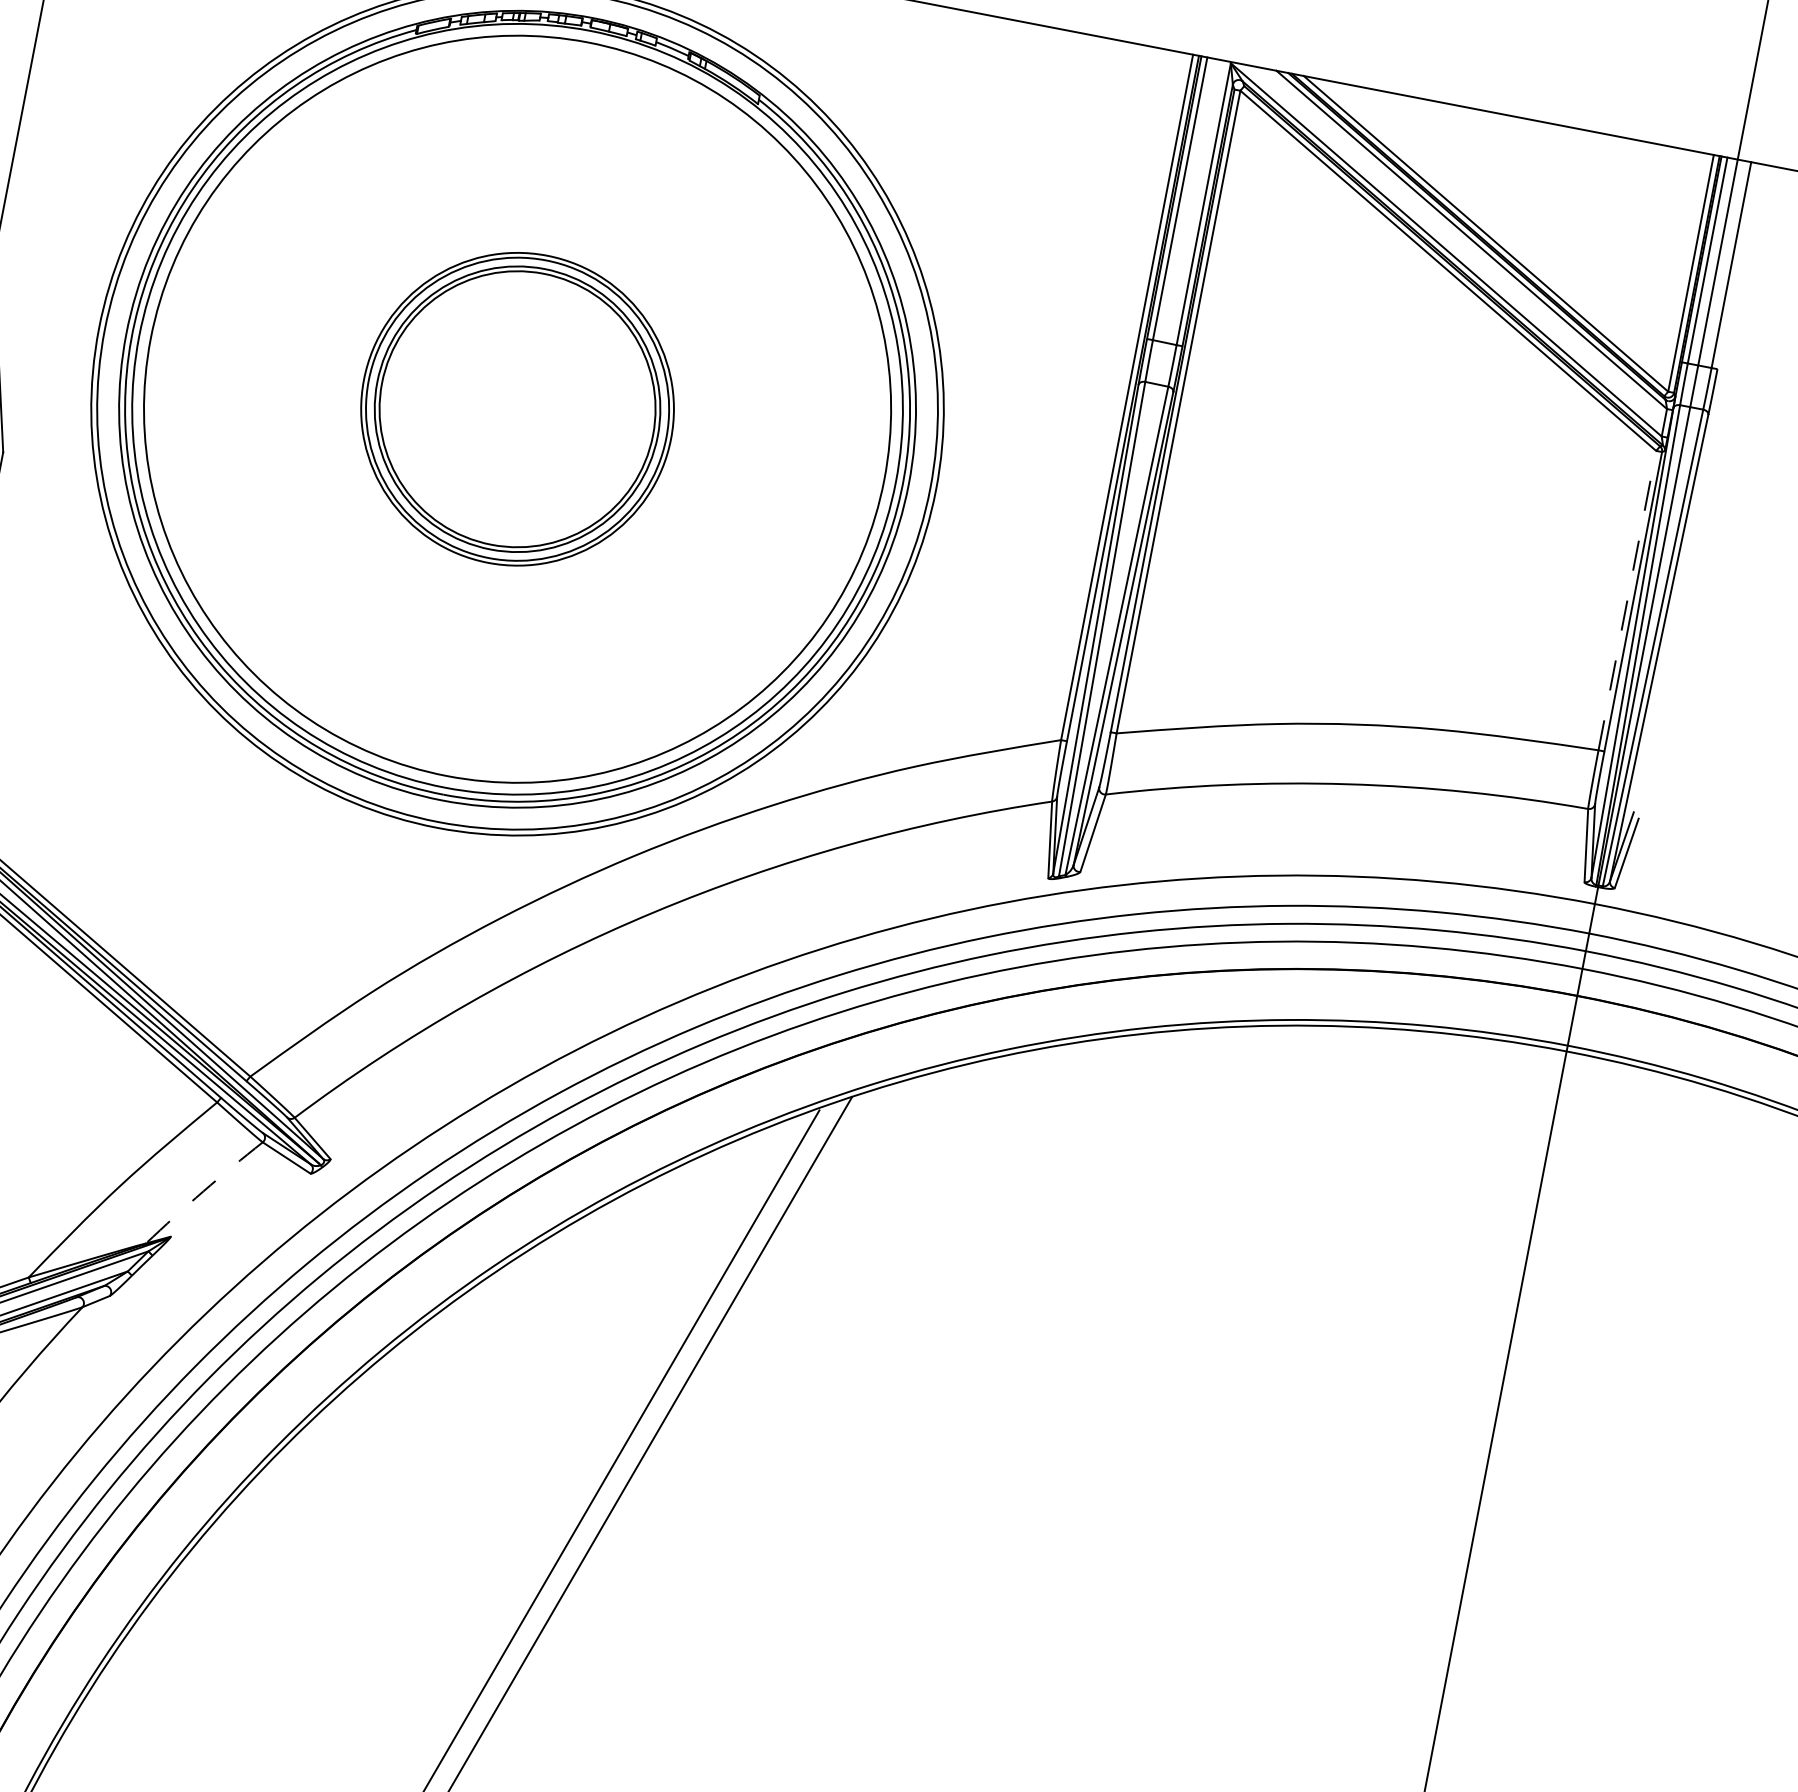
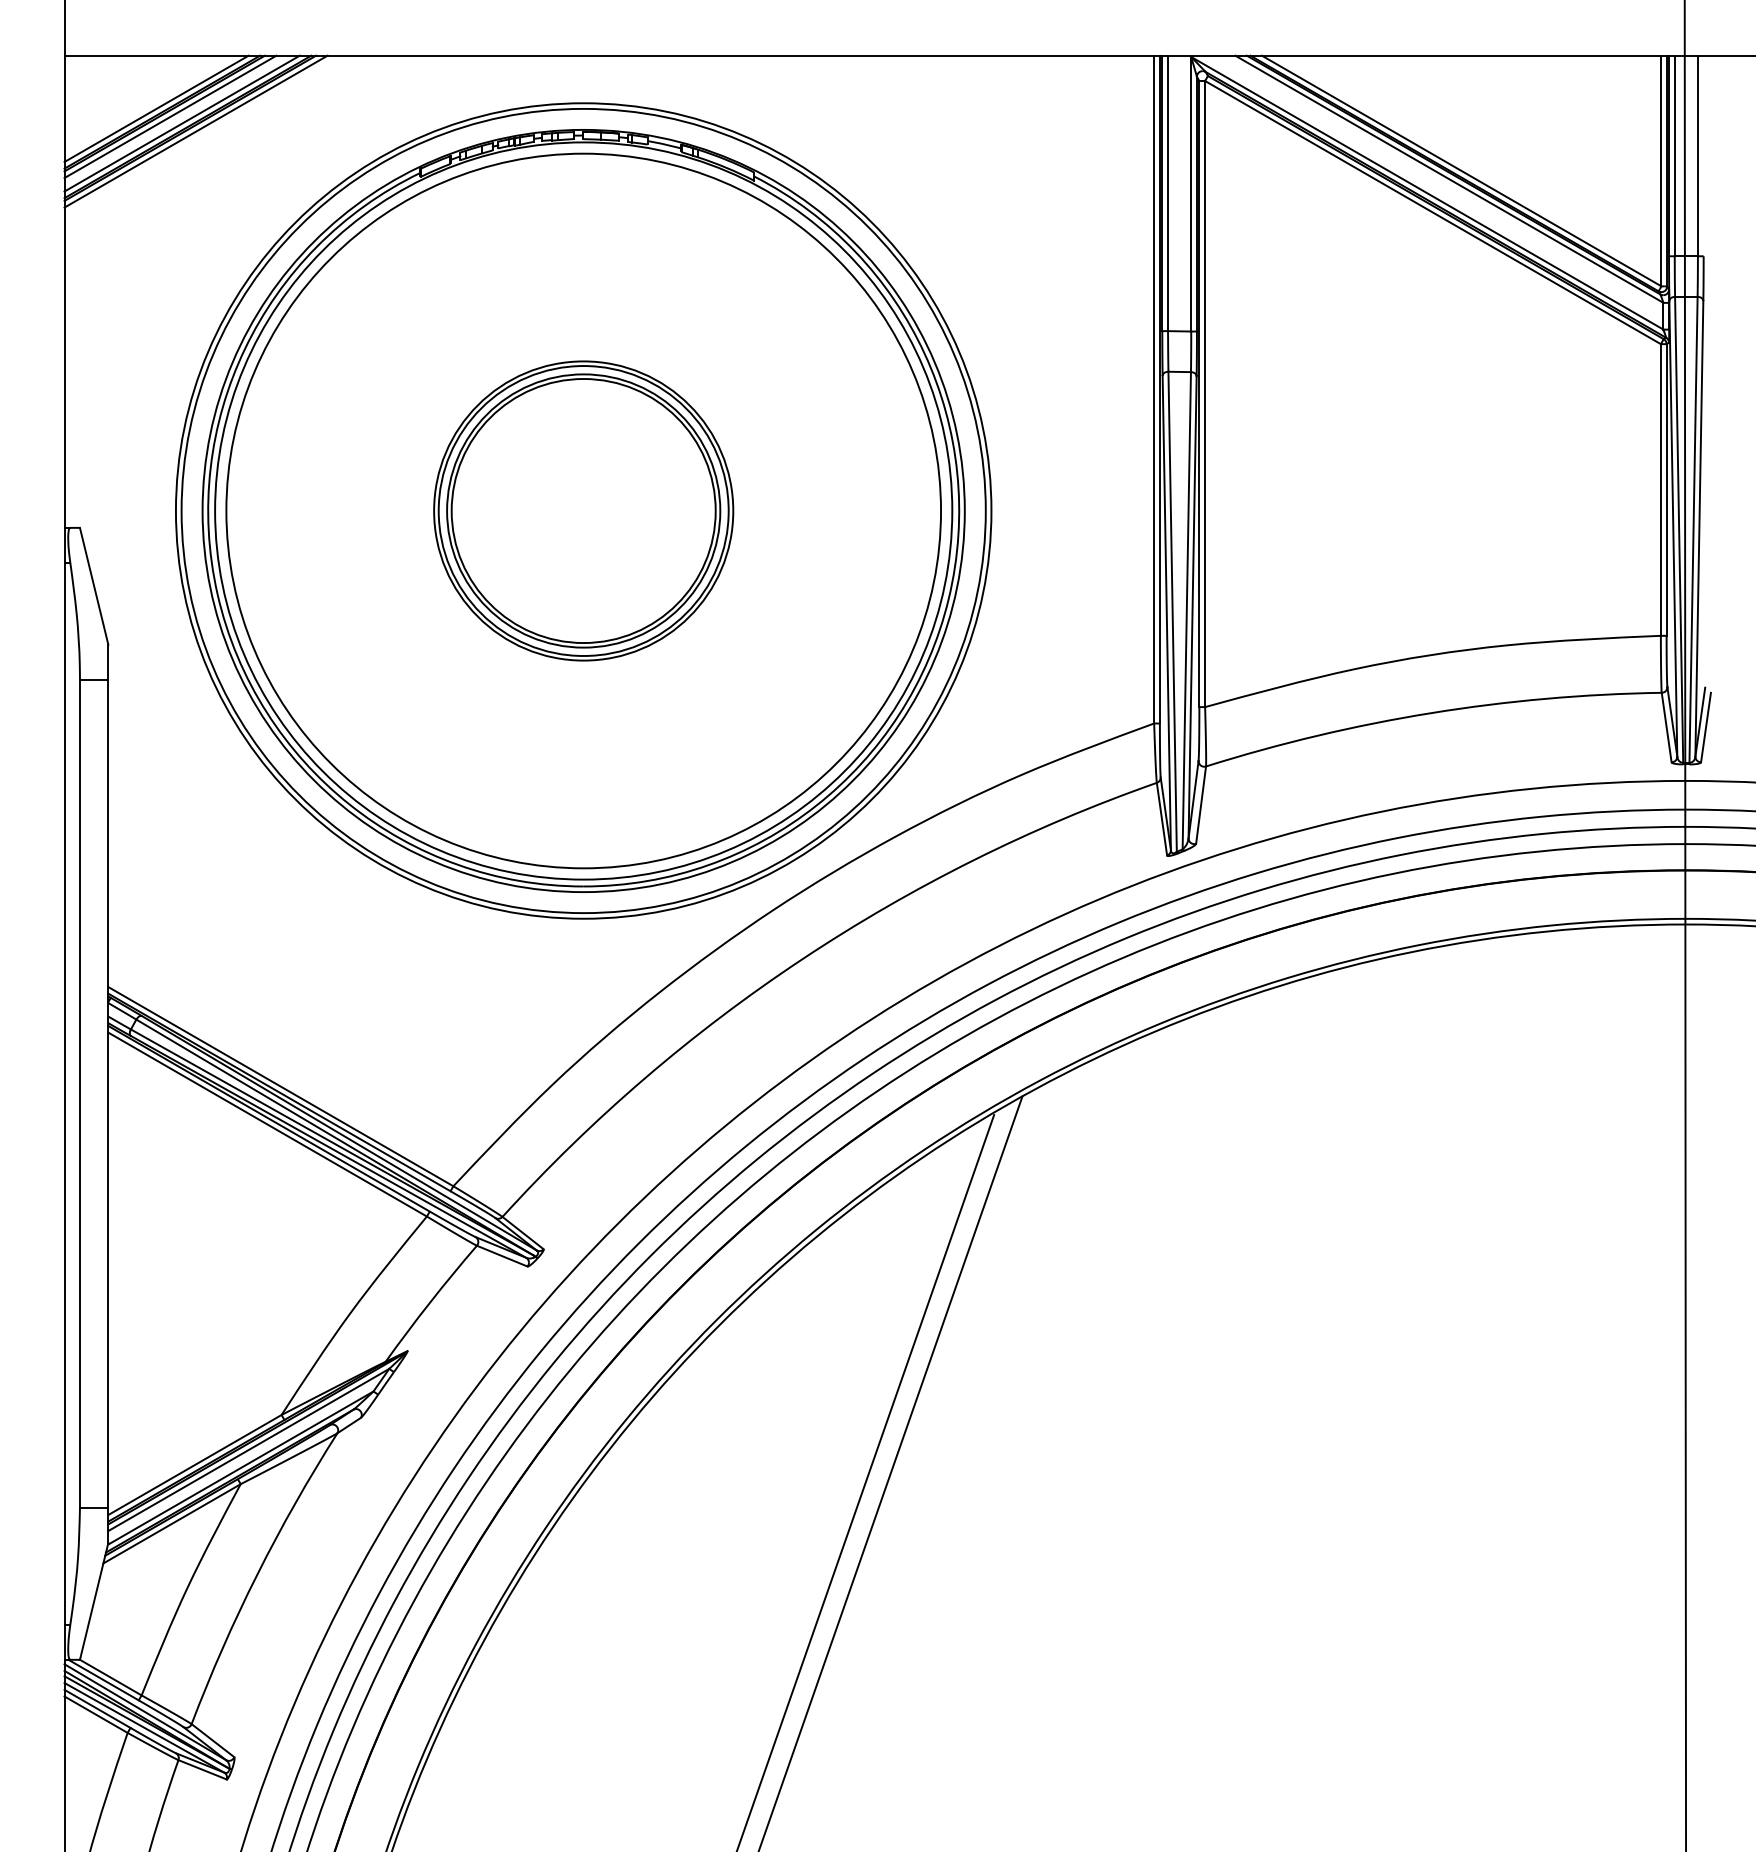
line: (1627, 600) -> (1660, 489), dashed -> solid
arc: (202, 1191) -> (429, 1302), dashed -> solid

